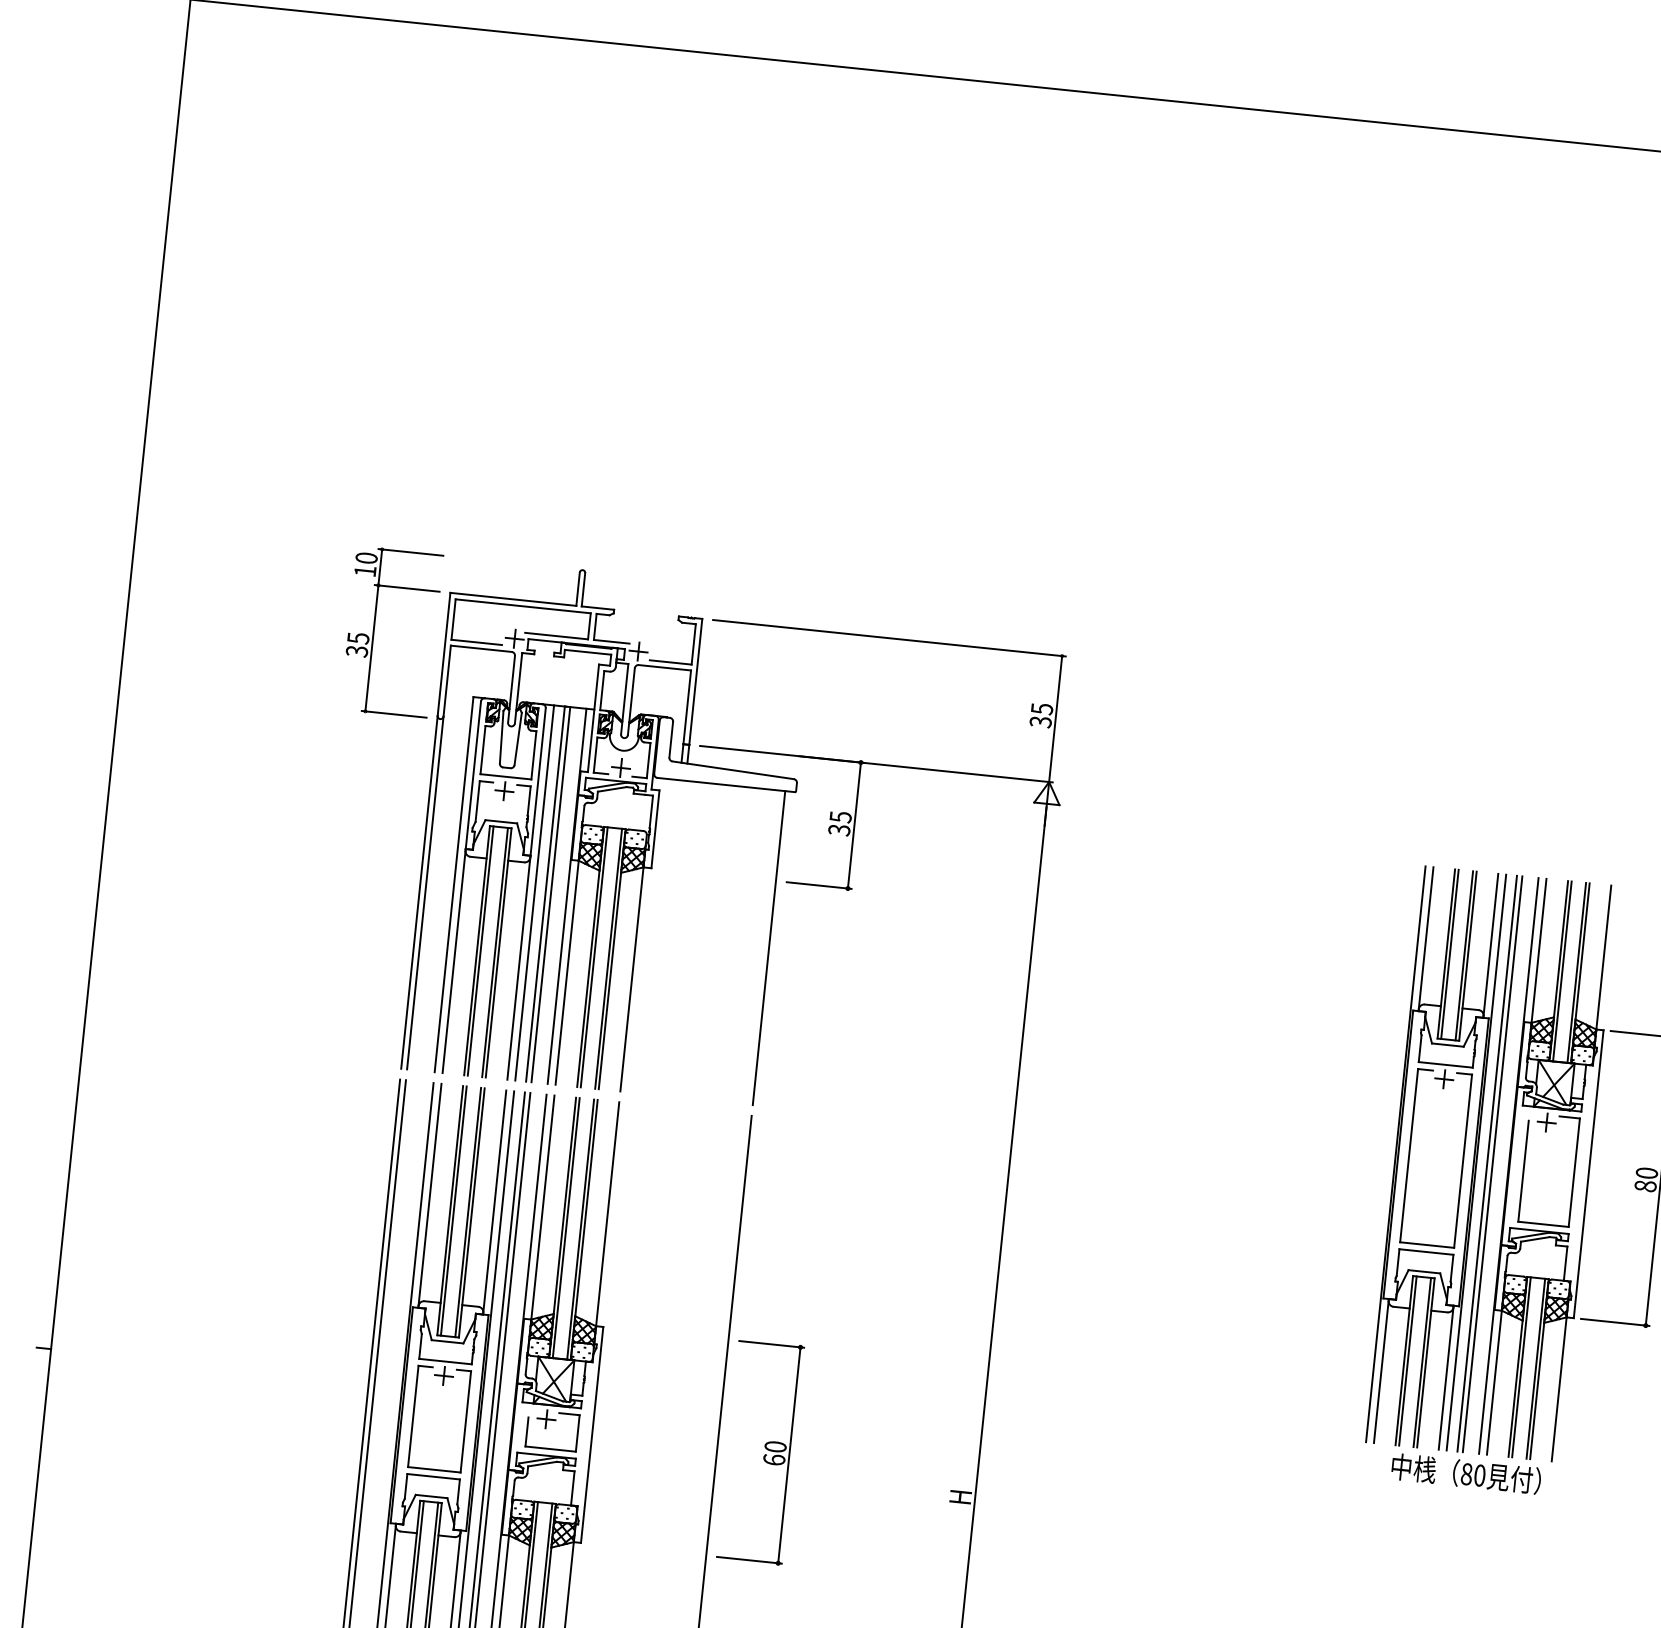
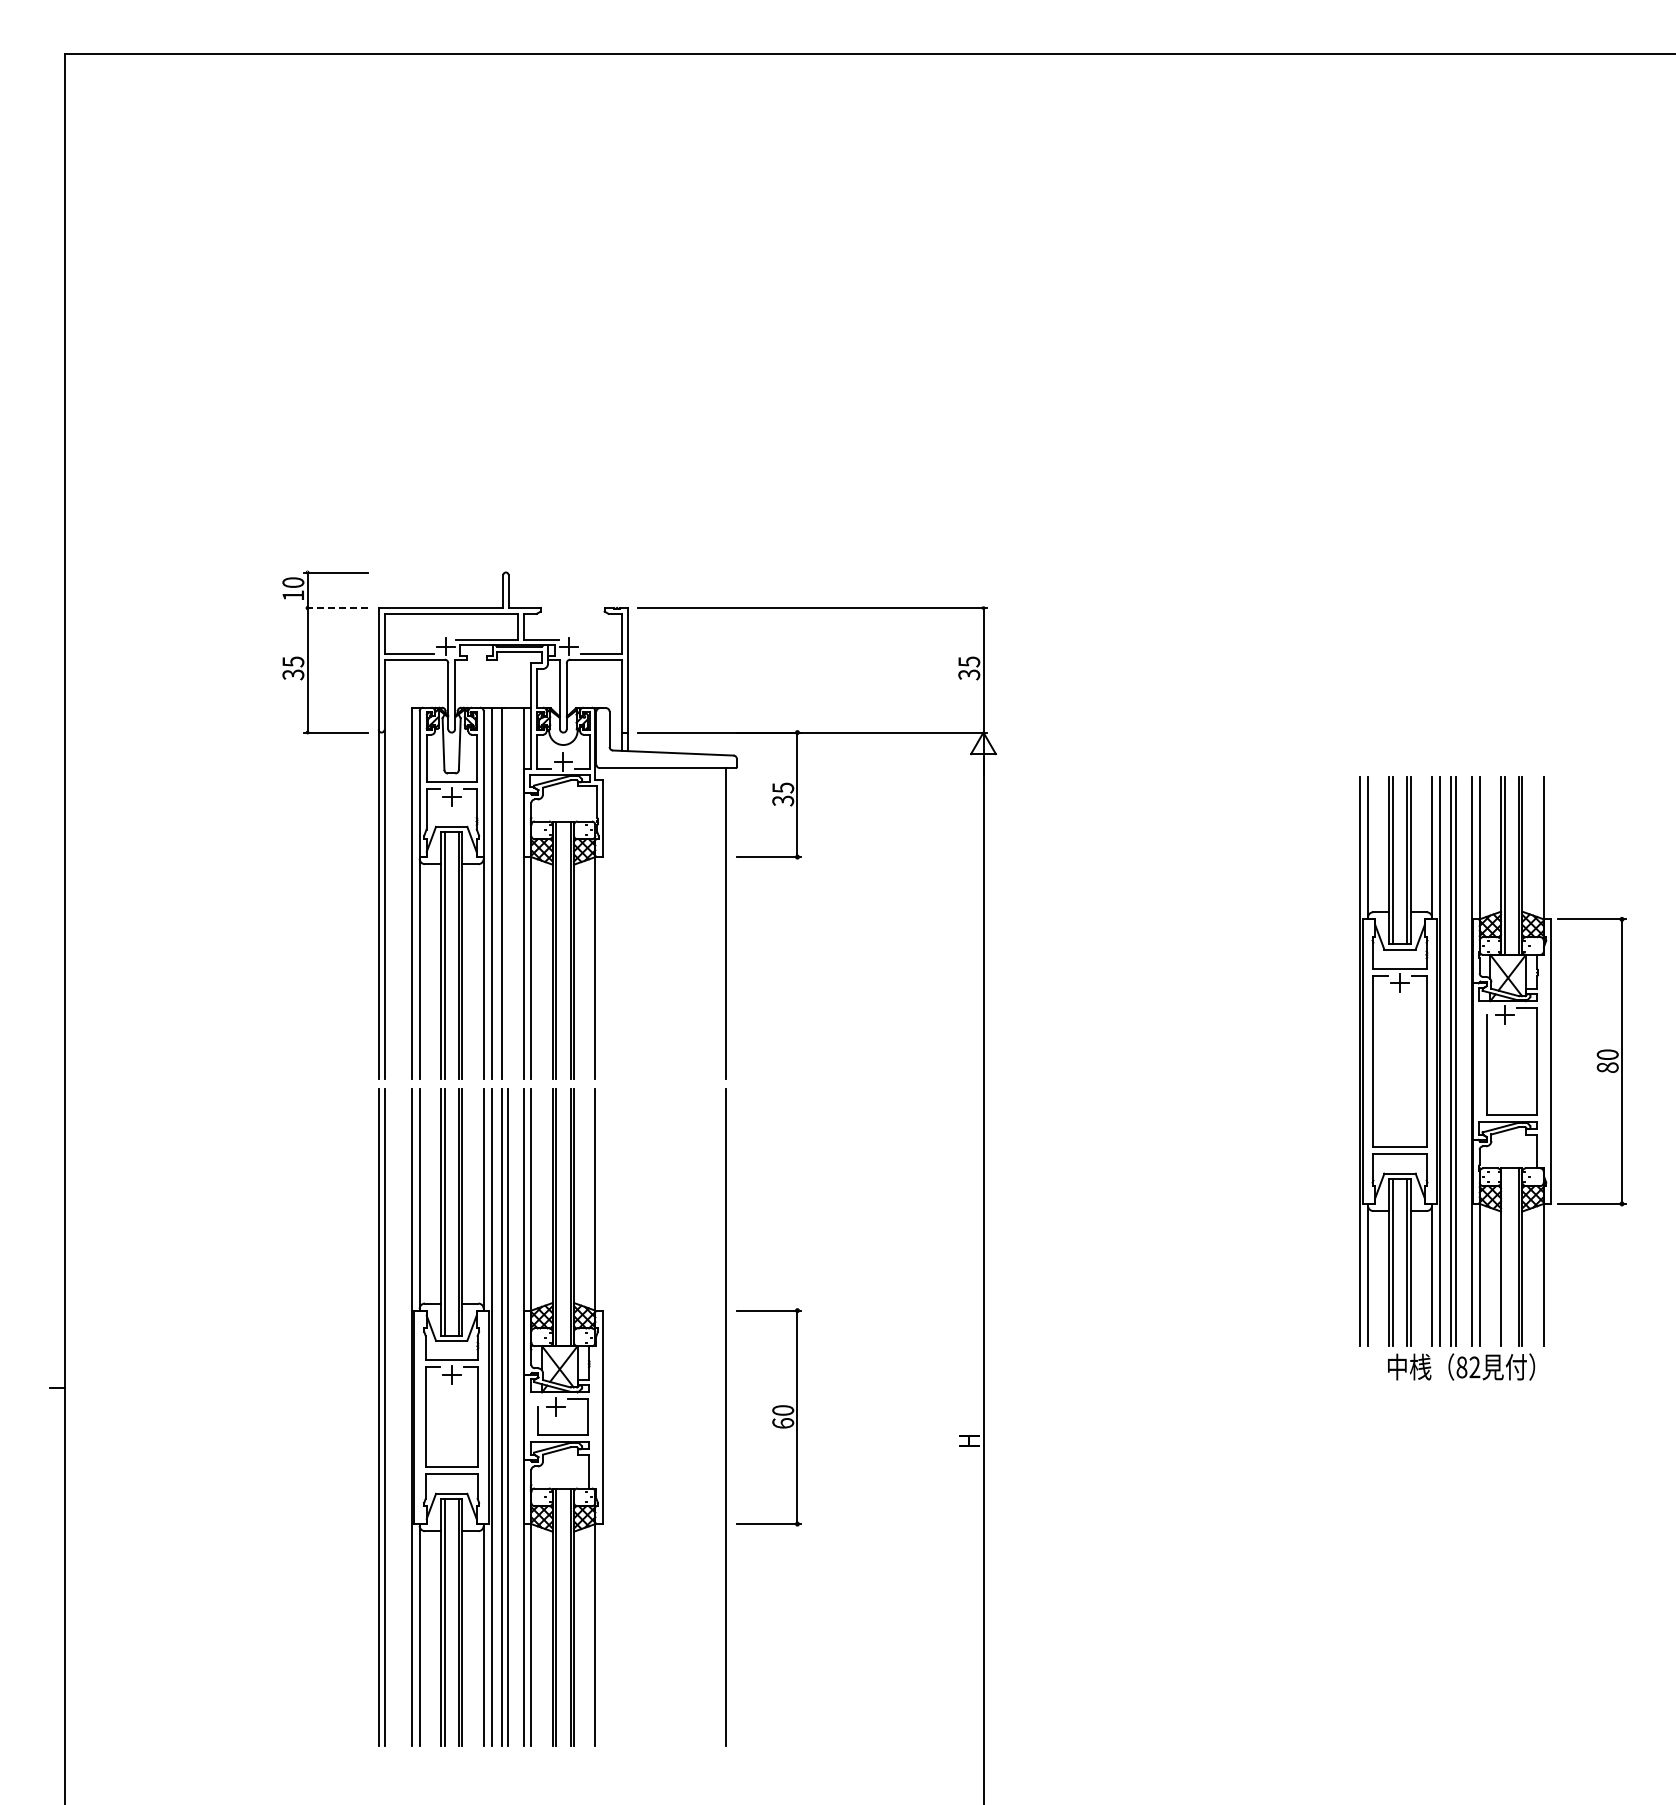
line: (406, 588) -> (335, 608), solid -> dashed
line: (550, 894) -> (507, 892), removed
line: (1521, 1367) -> (1504, 1257), removed
text: (1479, 1475) -> (1474, 1367), 80 -> 82

